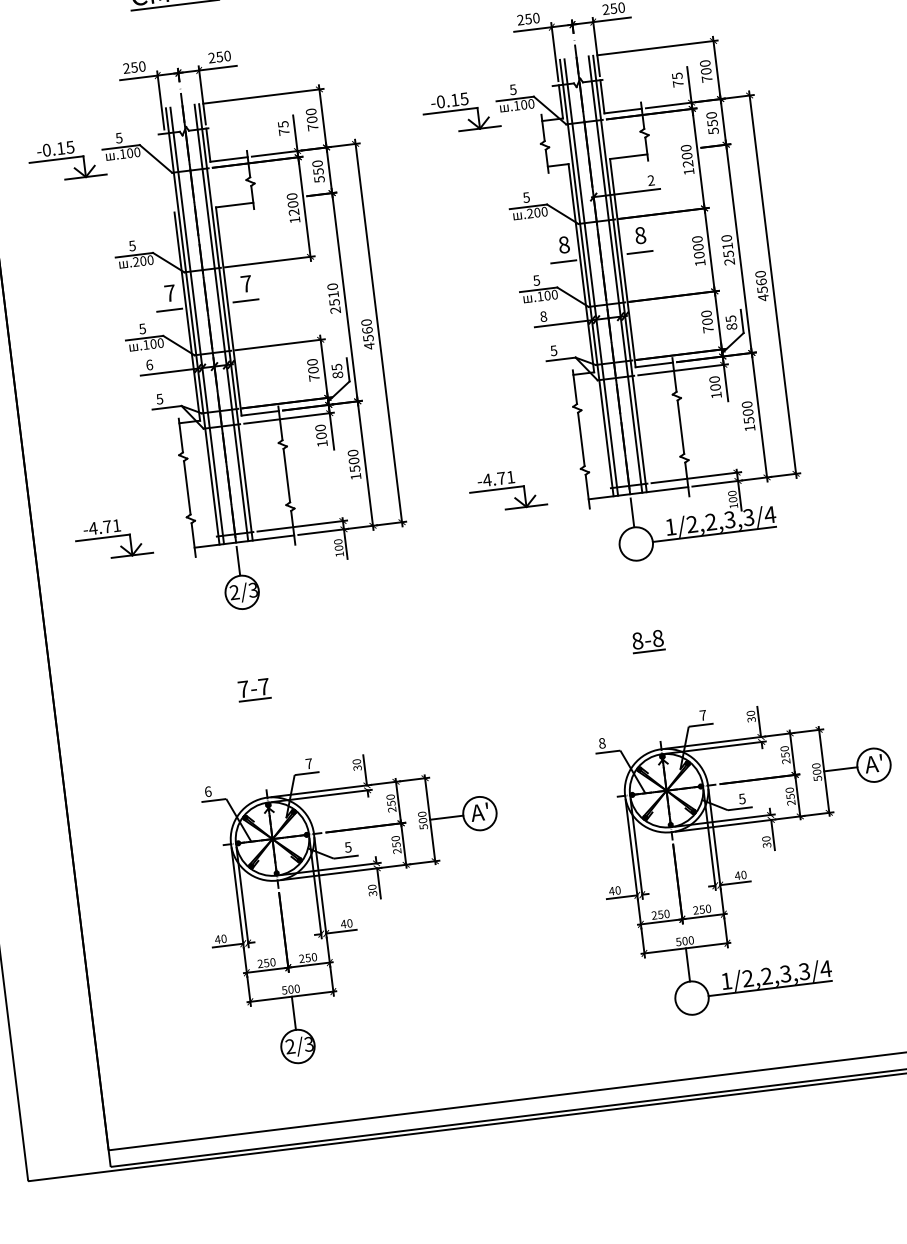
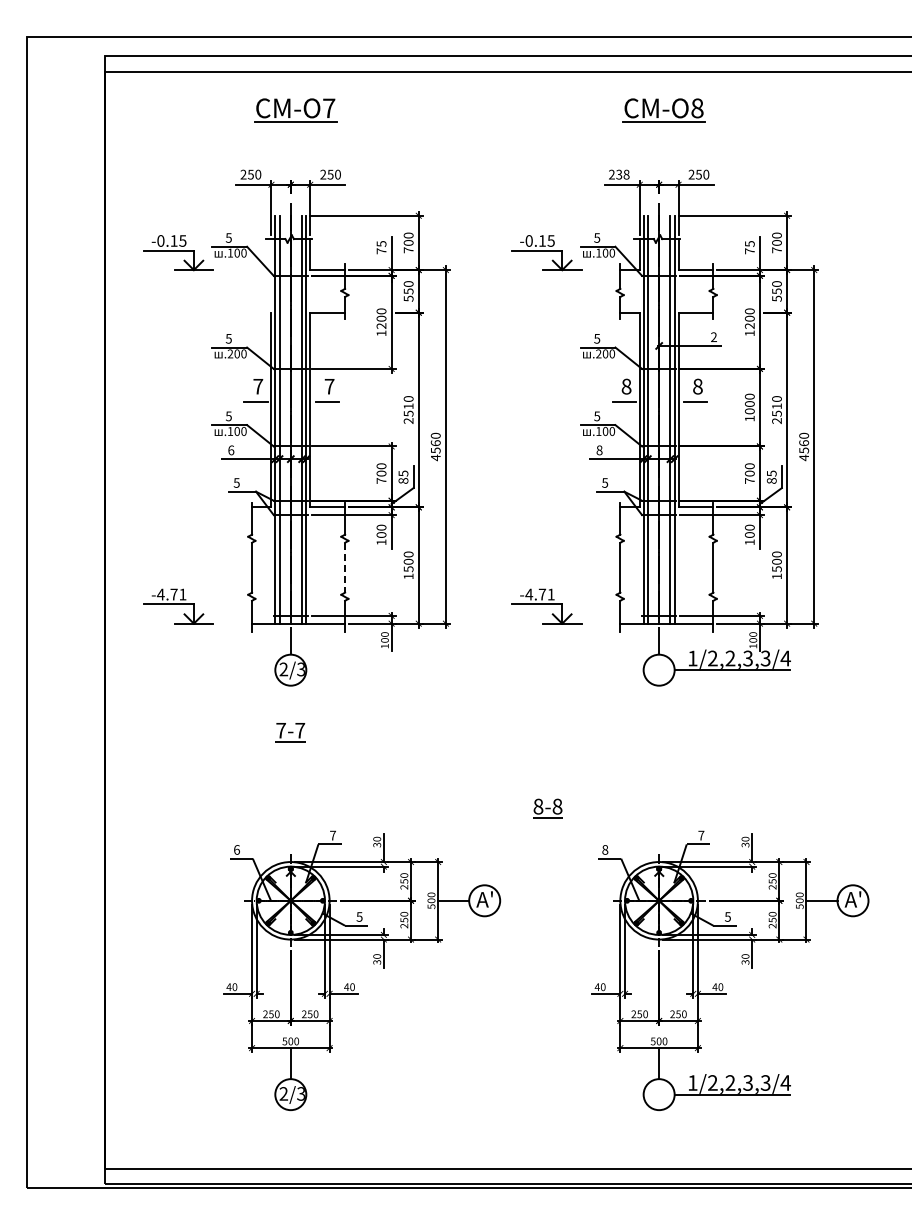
text: (531, 18) -> (622, 174), 250 -> 238
line: (287, 475) -> (345, 567), solid -> dashed
part: (647, 641) -> (547, 808), moved
part: (253, 690) -> (290, 732), moved

